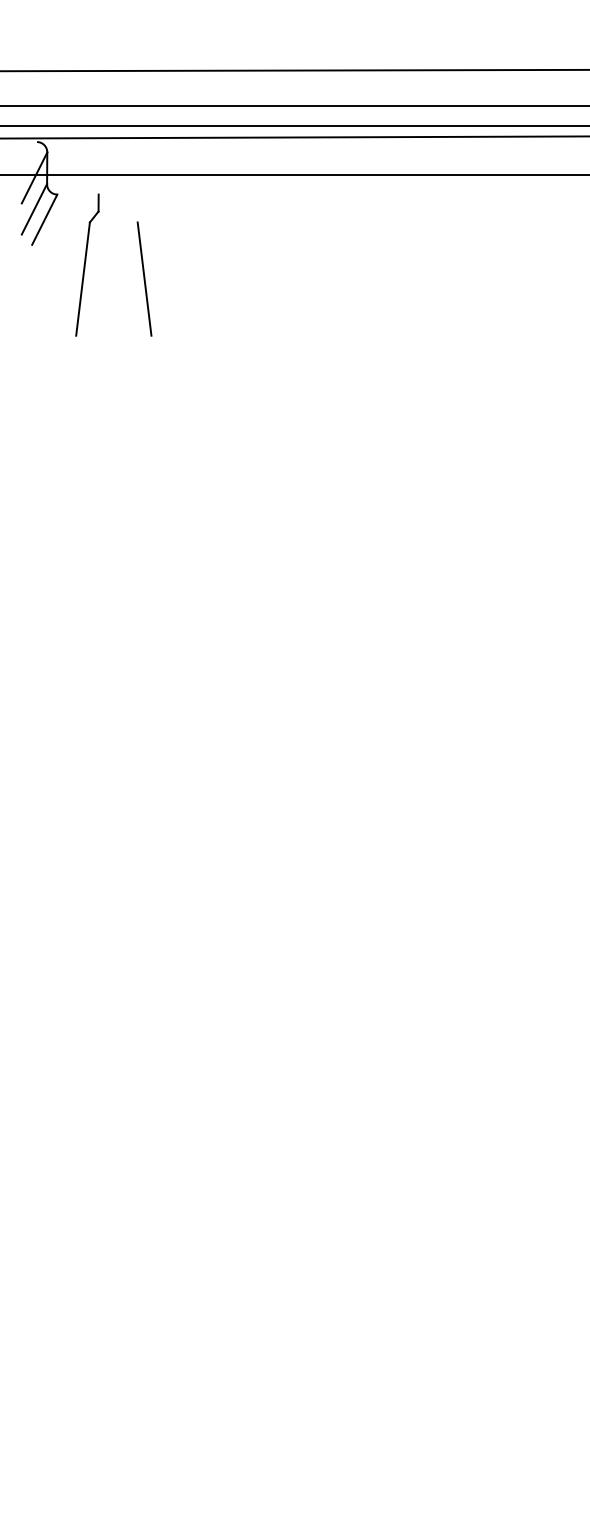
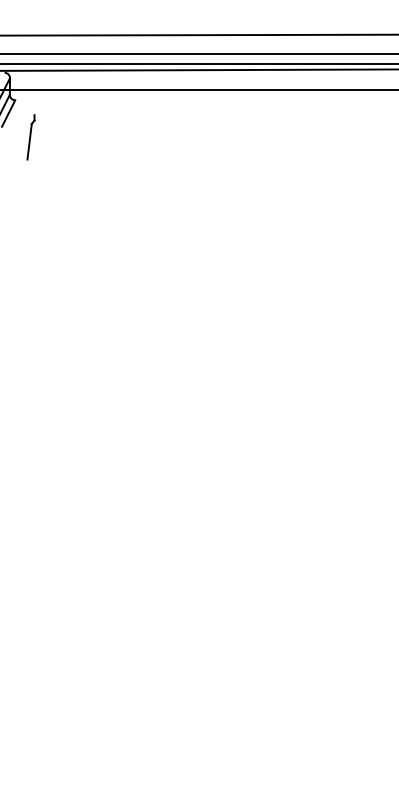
part: (86, 265) -> (30, 137), size x0.6
line: (143, 278) -> (60, 144), removed

